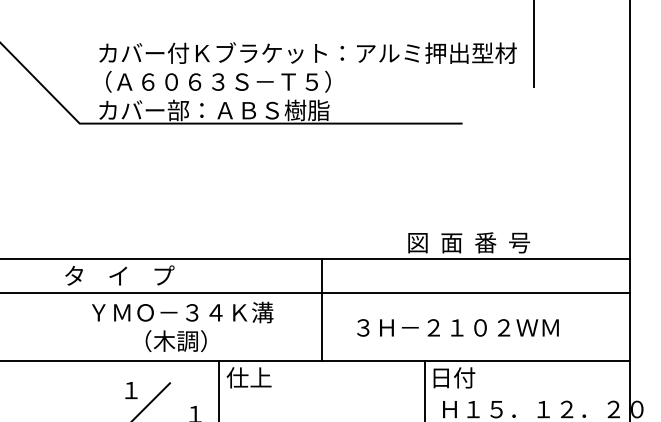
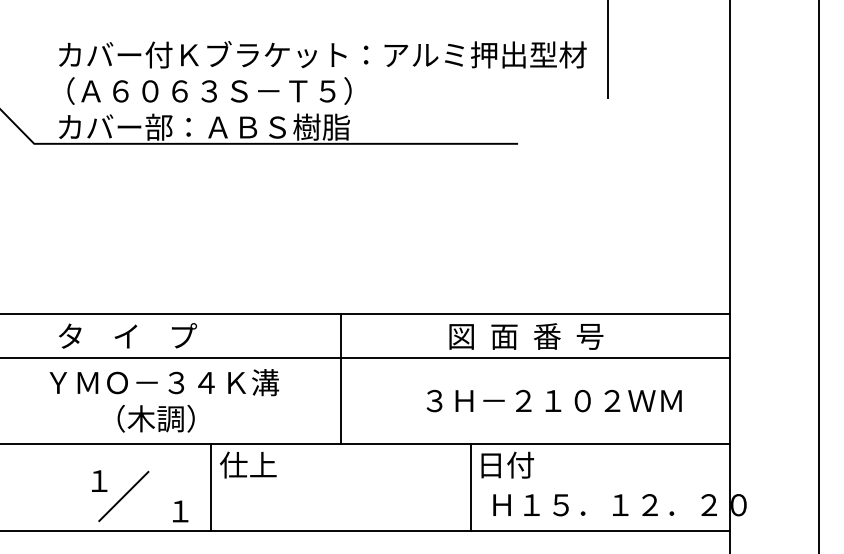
text: (469, 242) -> (526, 336), moved
text: (120, 275) -> (128, 335), moved
text: (457, 327) -> (553, 400), moved

